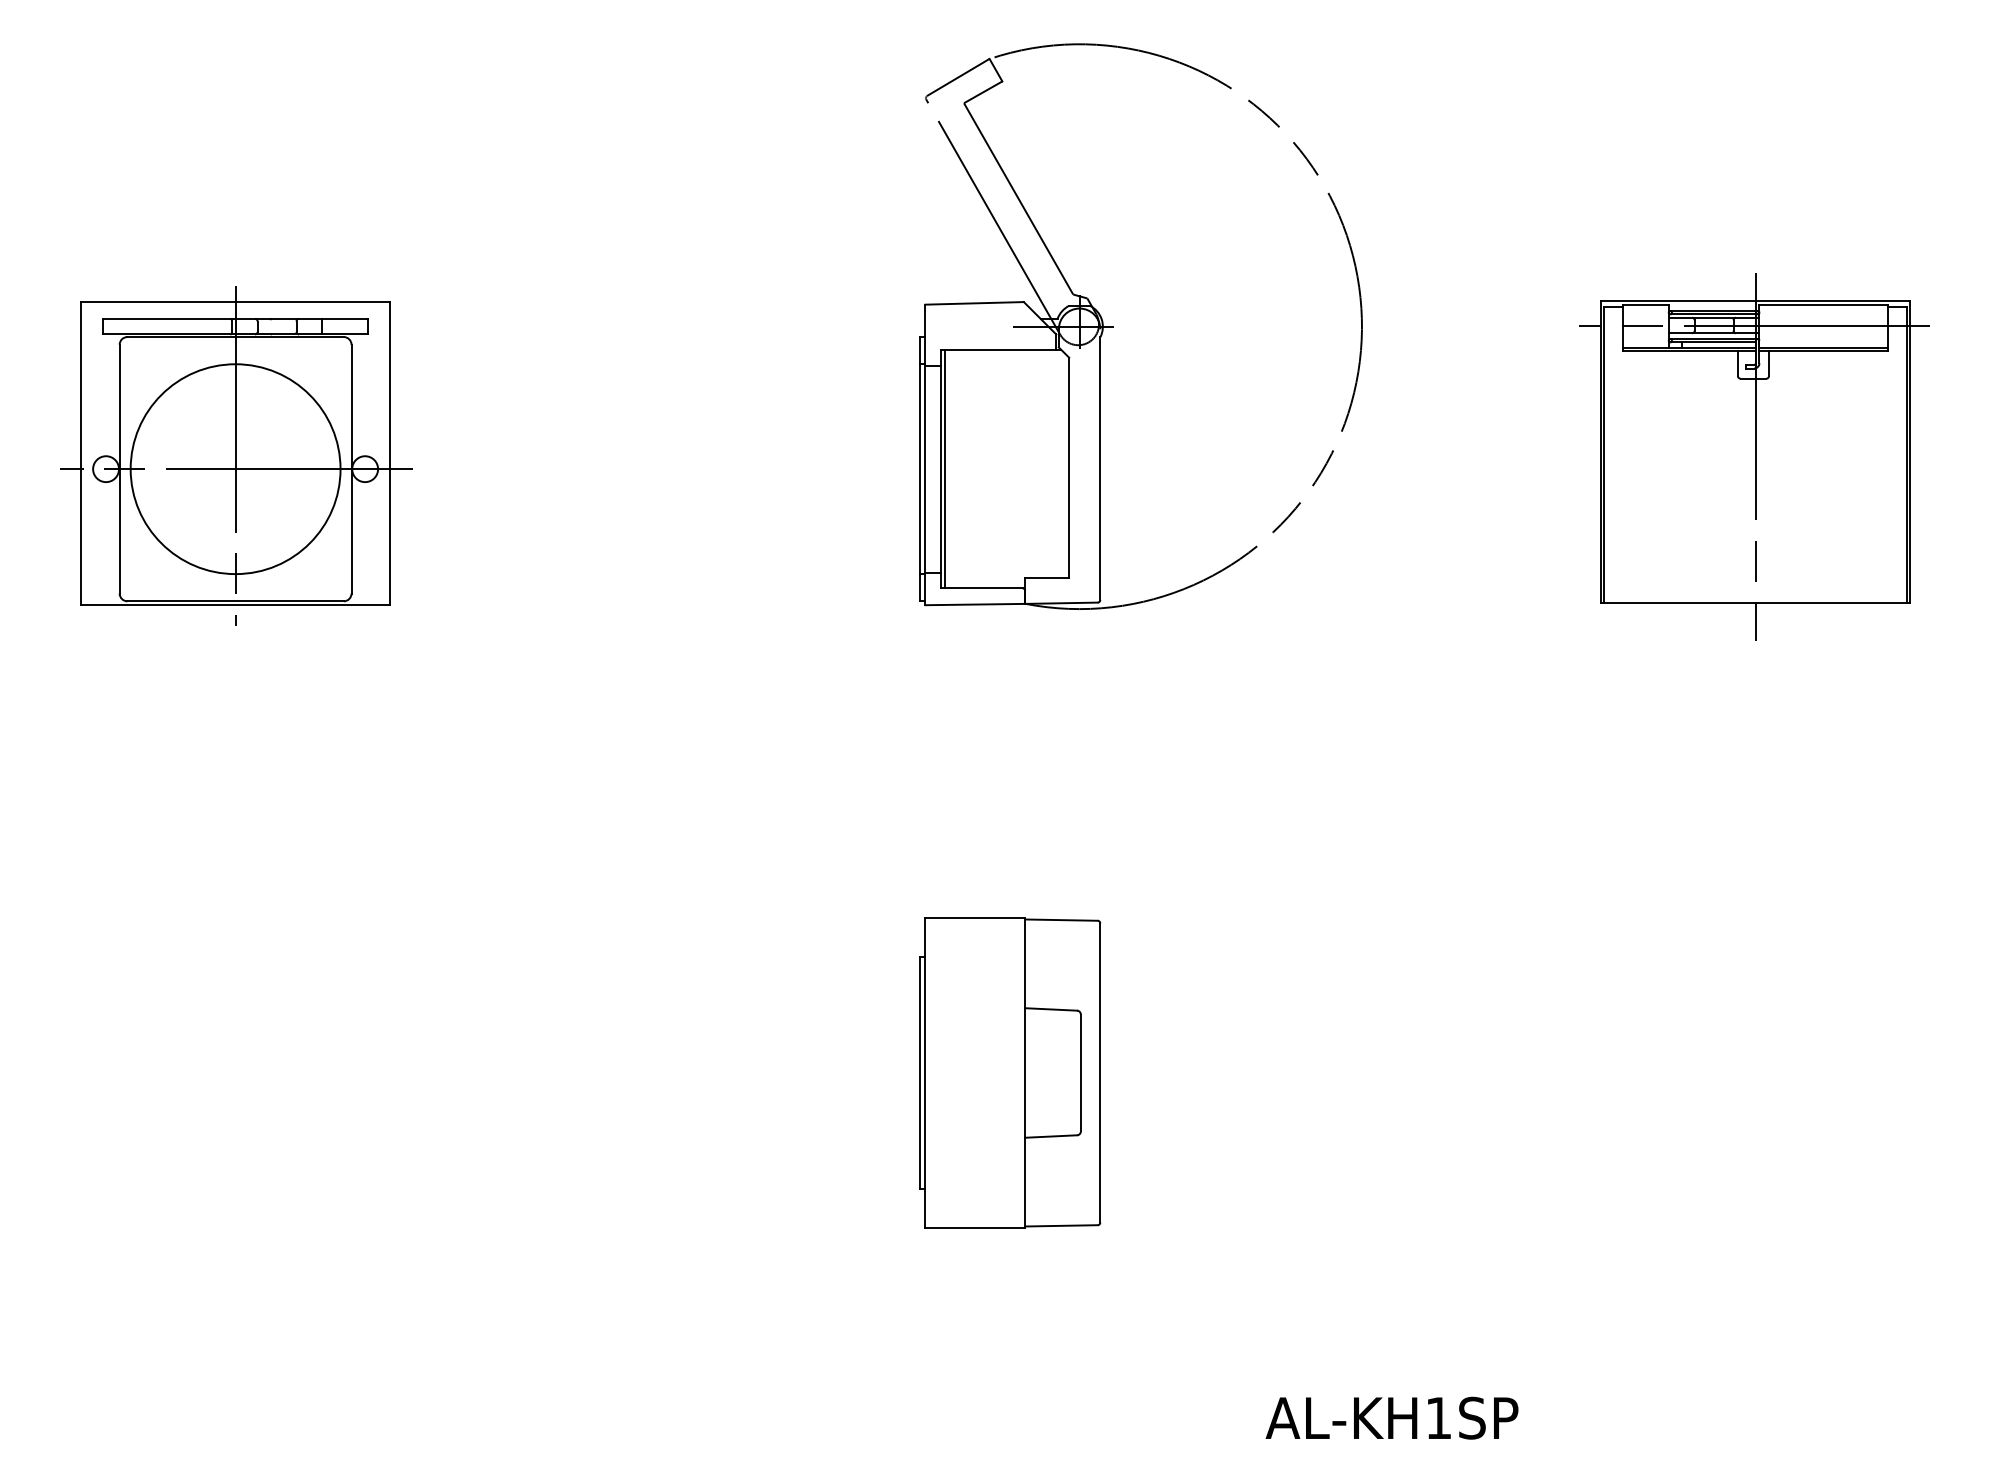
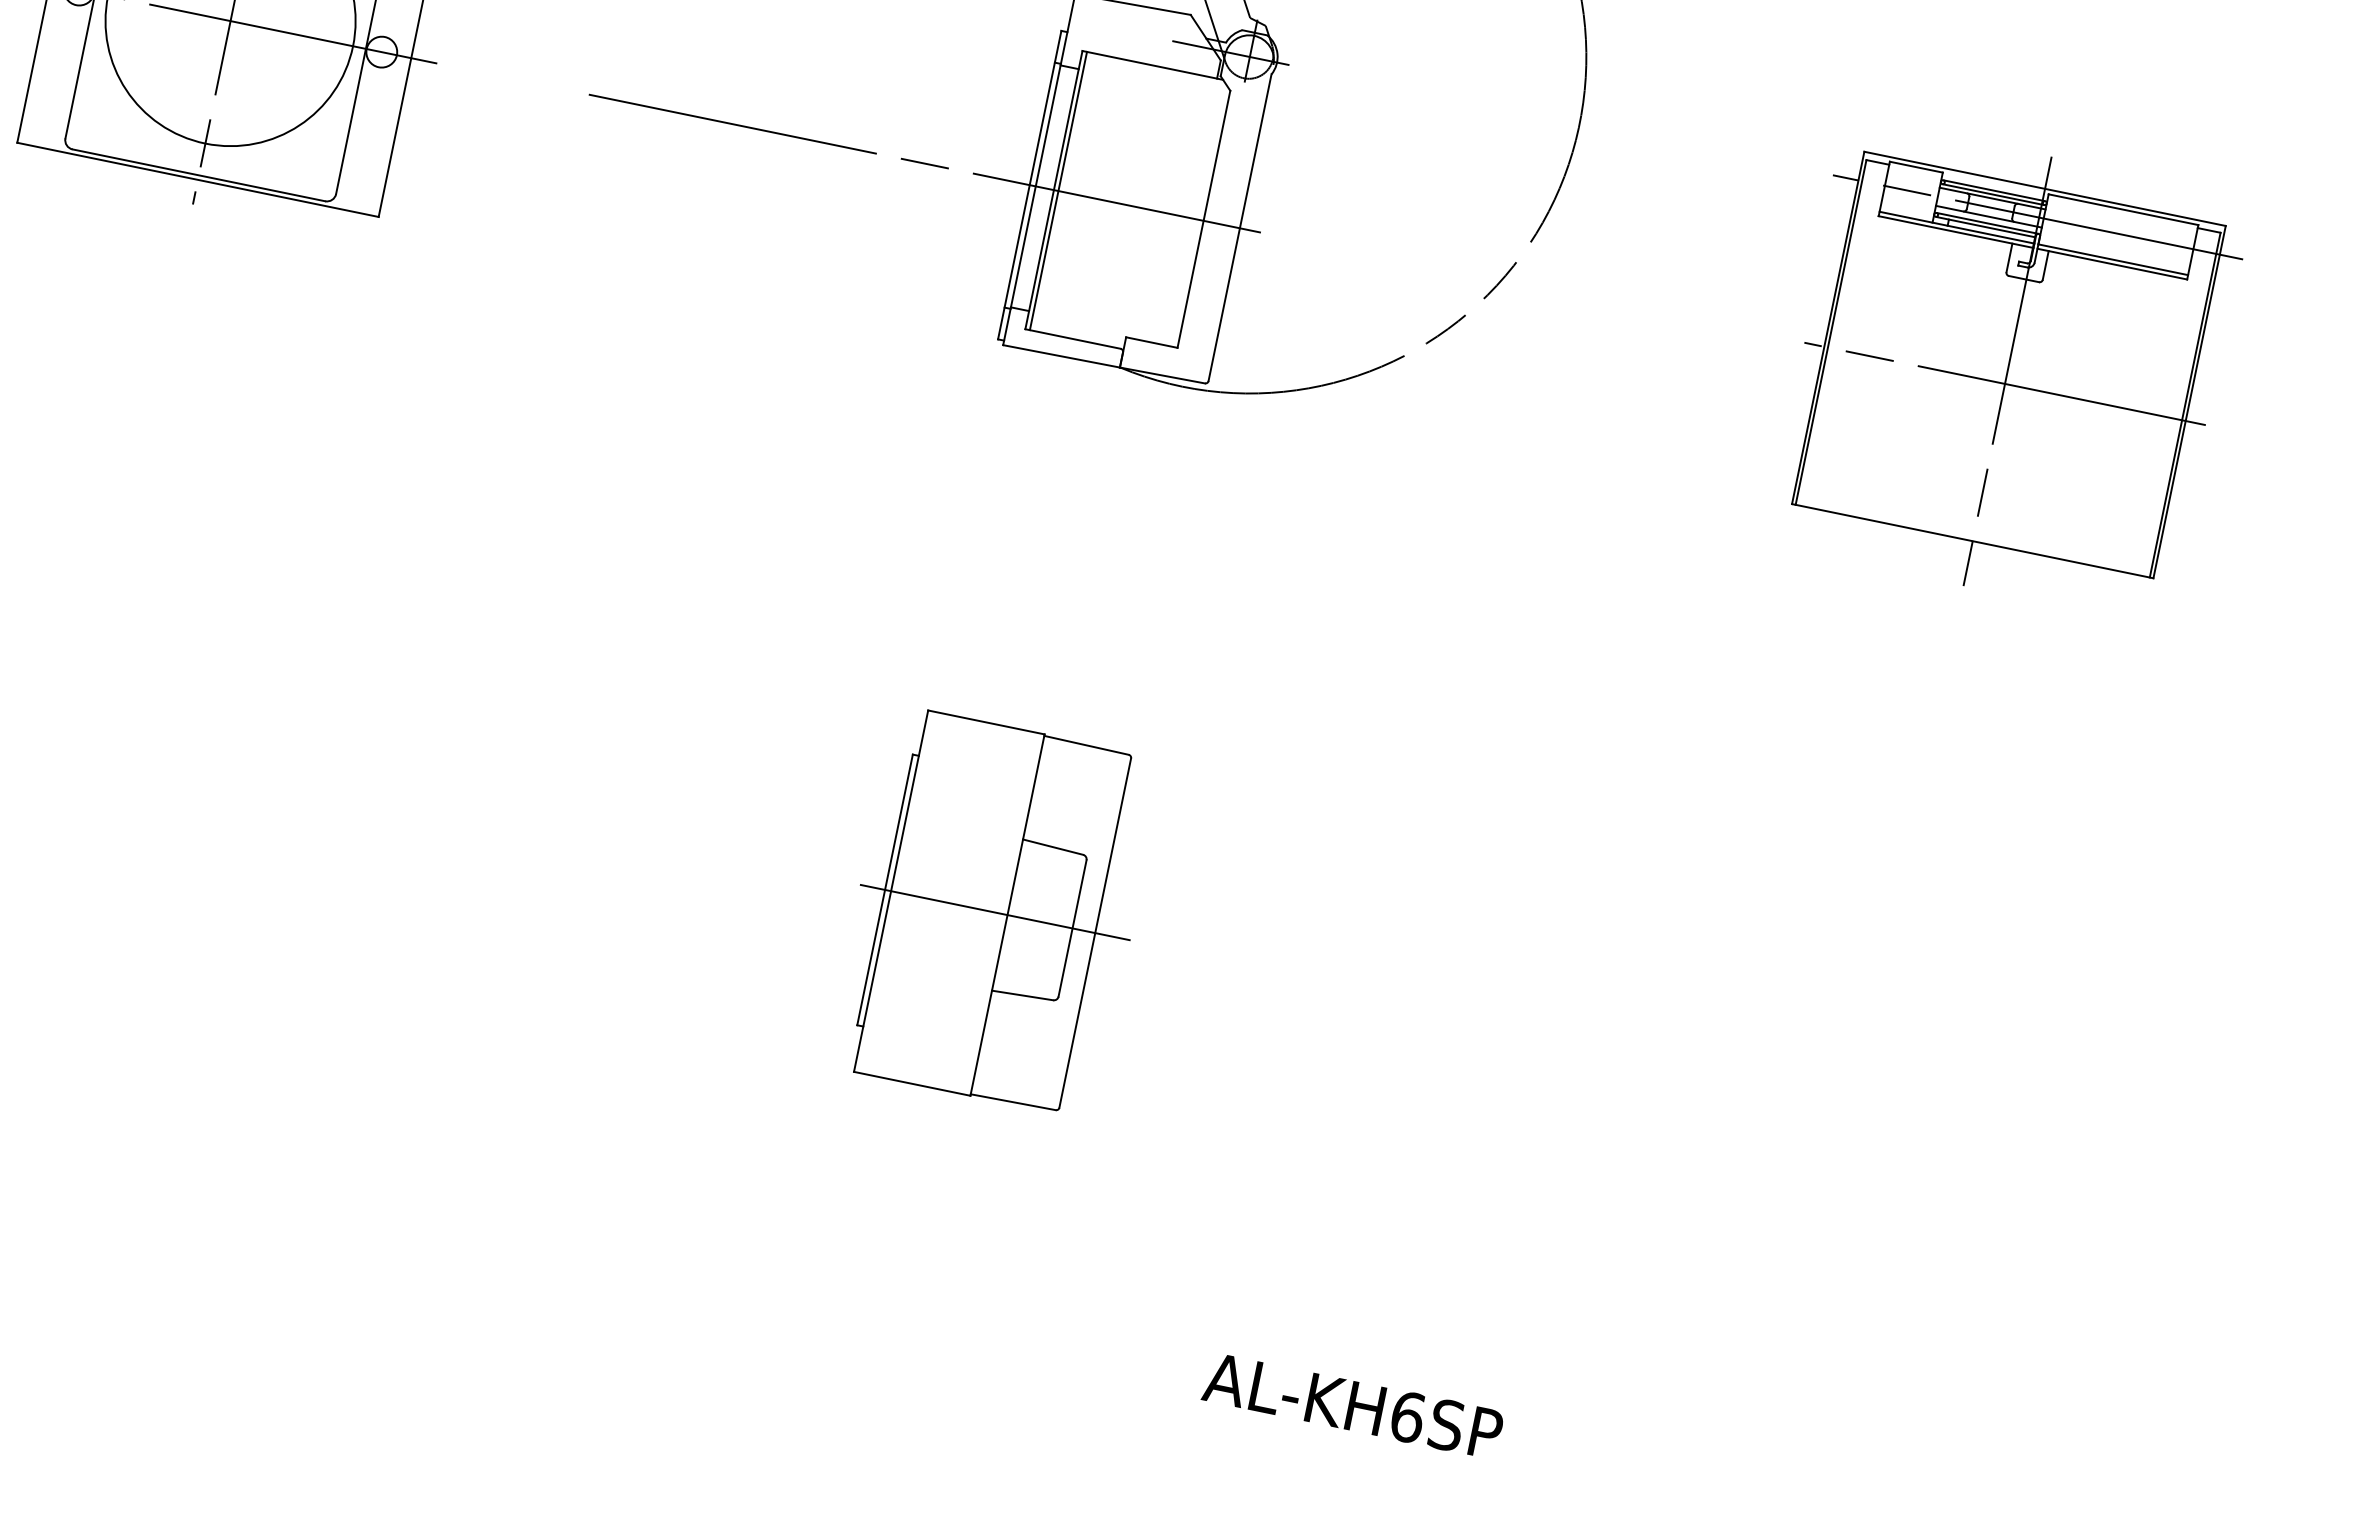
line: (1755, 468) -> (2004, 384), added
line: (822, 469) -> (915, 162), added
line: (1014, 1072) -> (995, 911), added
text: (1439, 1417) -> (1408, 1416), AL-KH1SP -> AL-KH6SP

